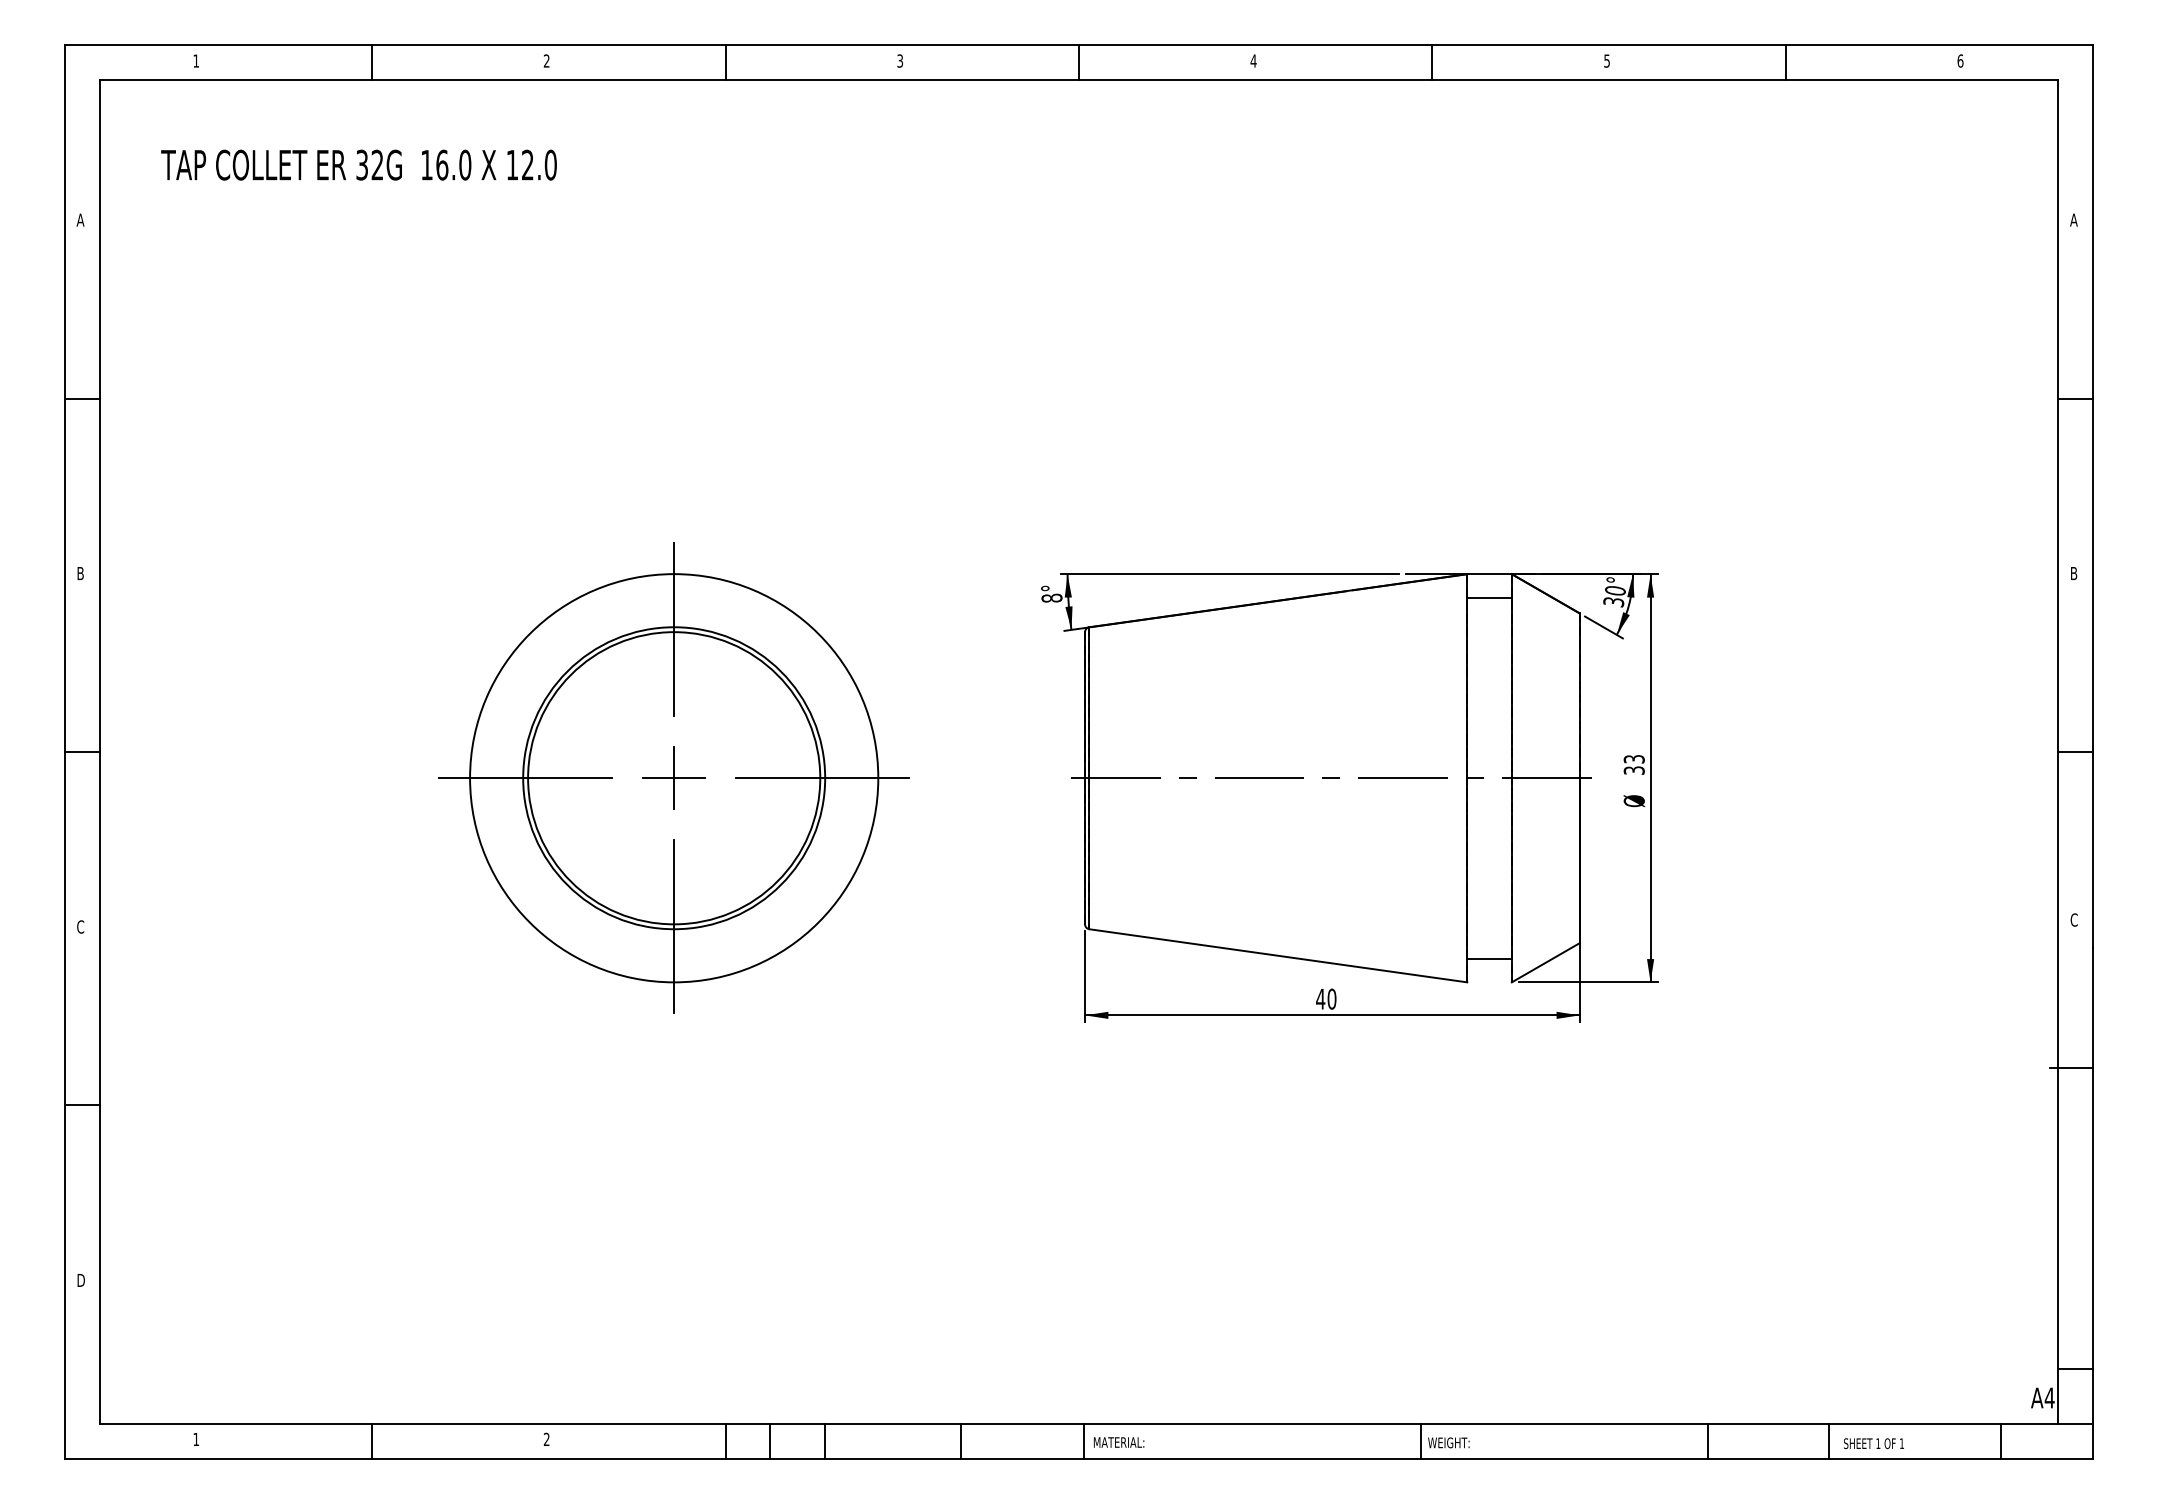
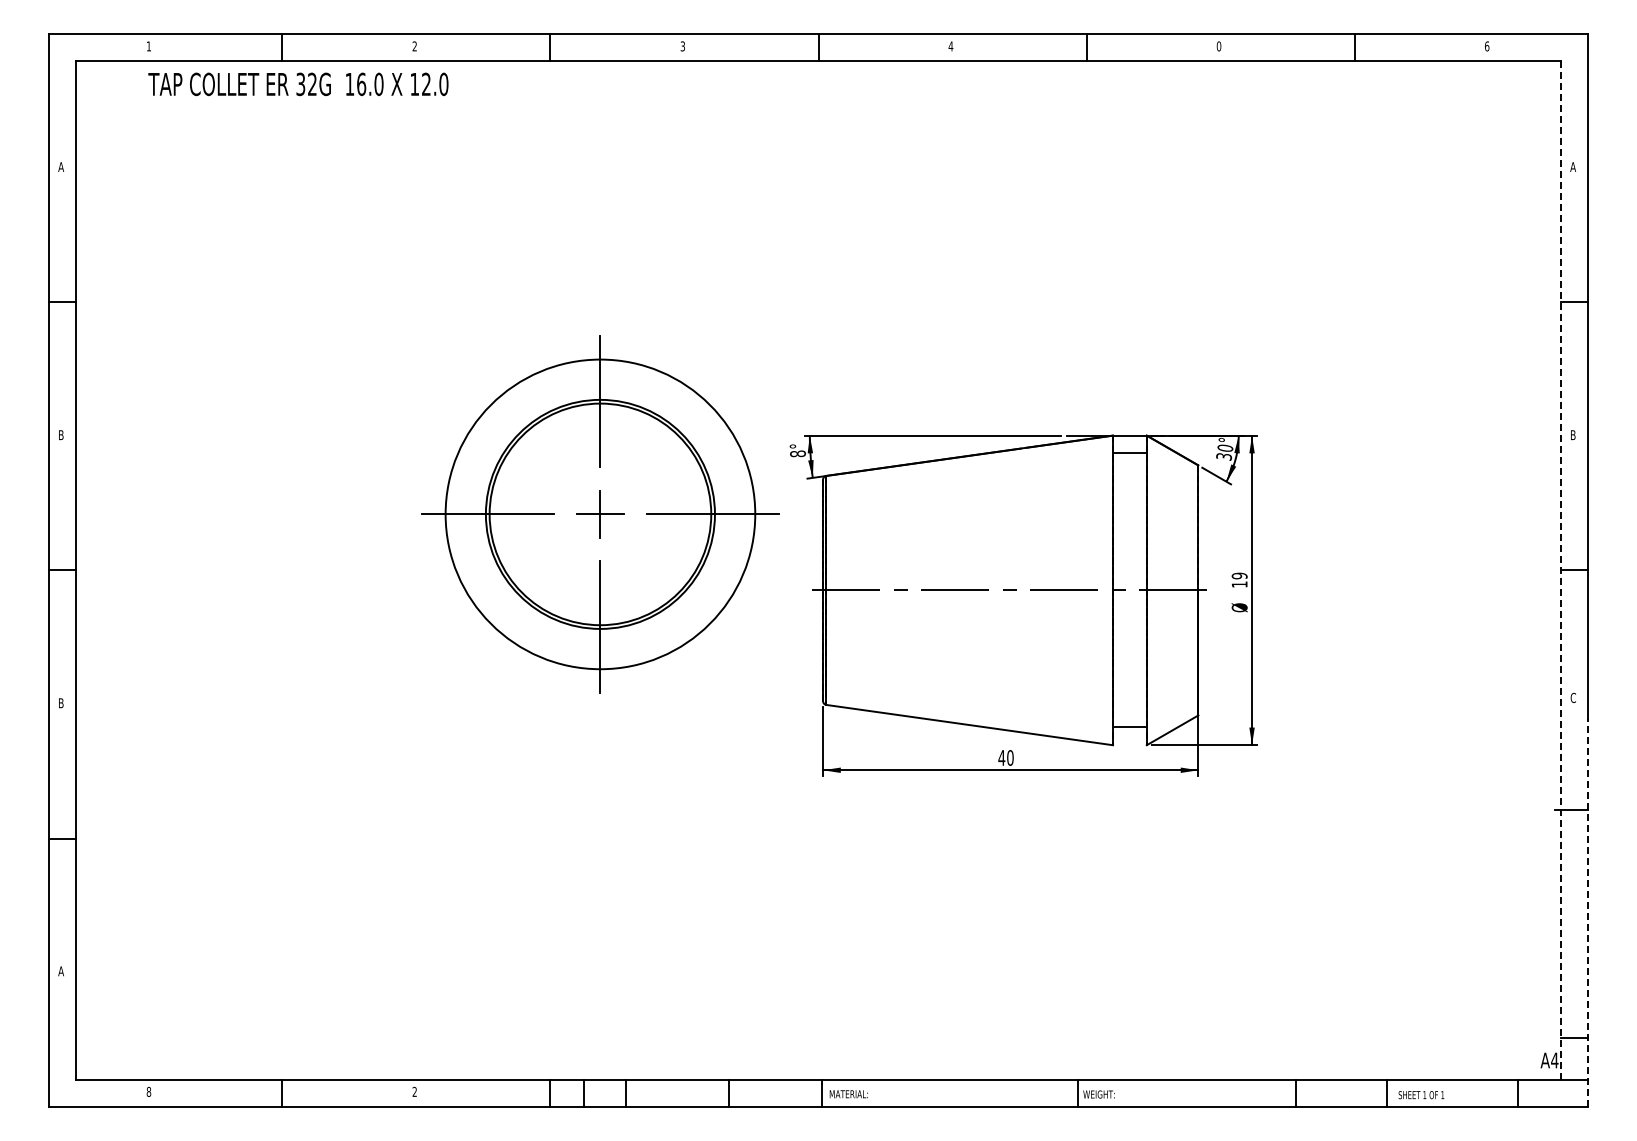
text: (1606, 61) -> (1218, 46), 5 -> 0
text: (359, 165) -> (298, 84), moved
line: (2058, 752) -> (1561, 570), solid -> dashed
text: (1634, 763) -> (1239, 579), 33 -> 19
part: (674, 778) -> (600, 514), moved
text: (79, 927) -> (60, 703), C -> B
line: (2092, 1202) -> (1587, 912), solid -> dashed
text: (80, 1280) -> (61, 971), D -> A
text: (195, 1438) -> (148, 1091), 1 -> 8

